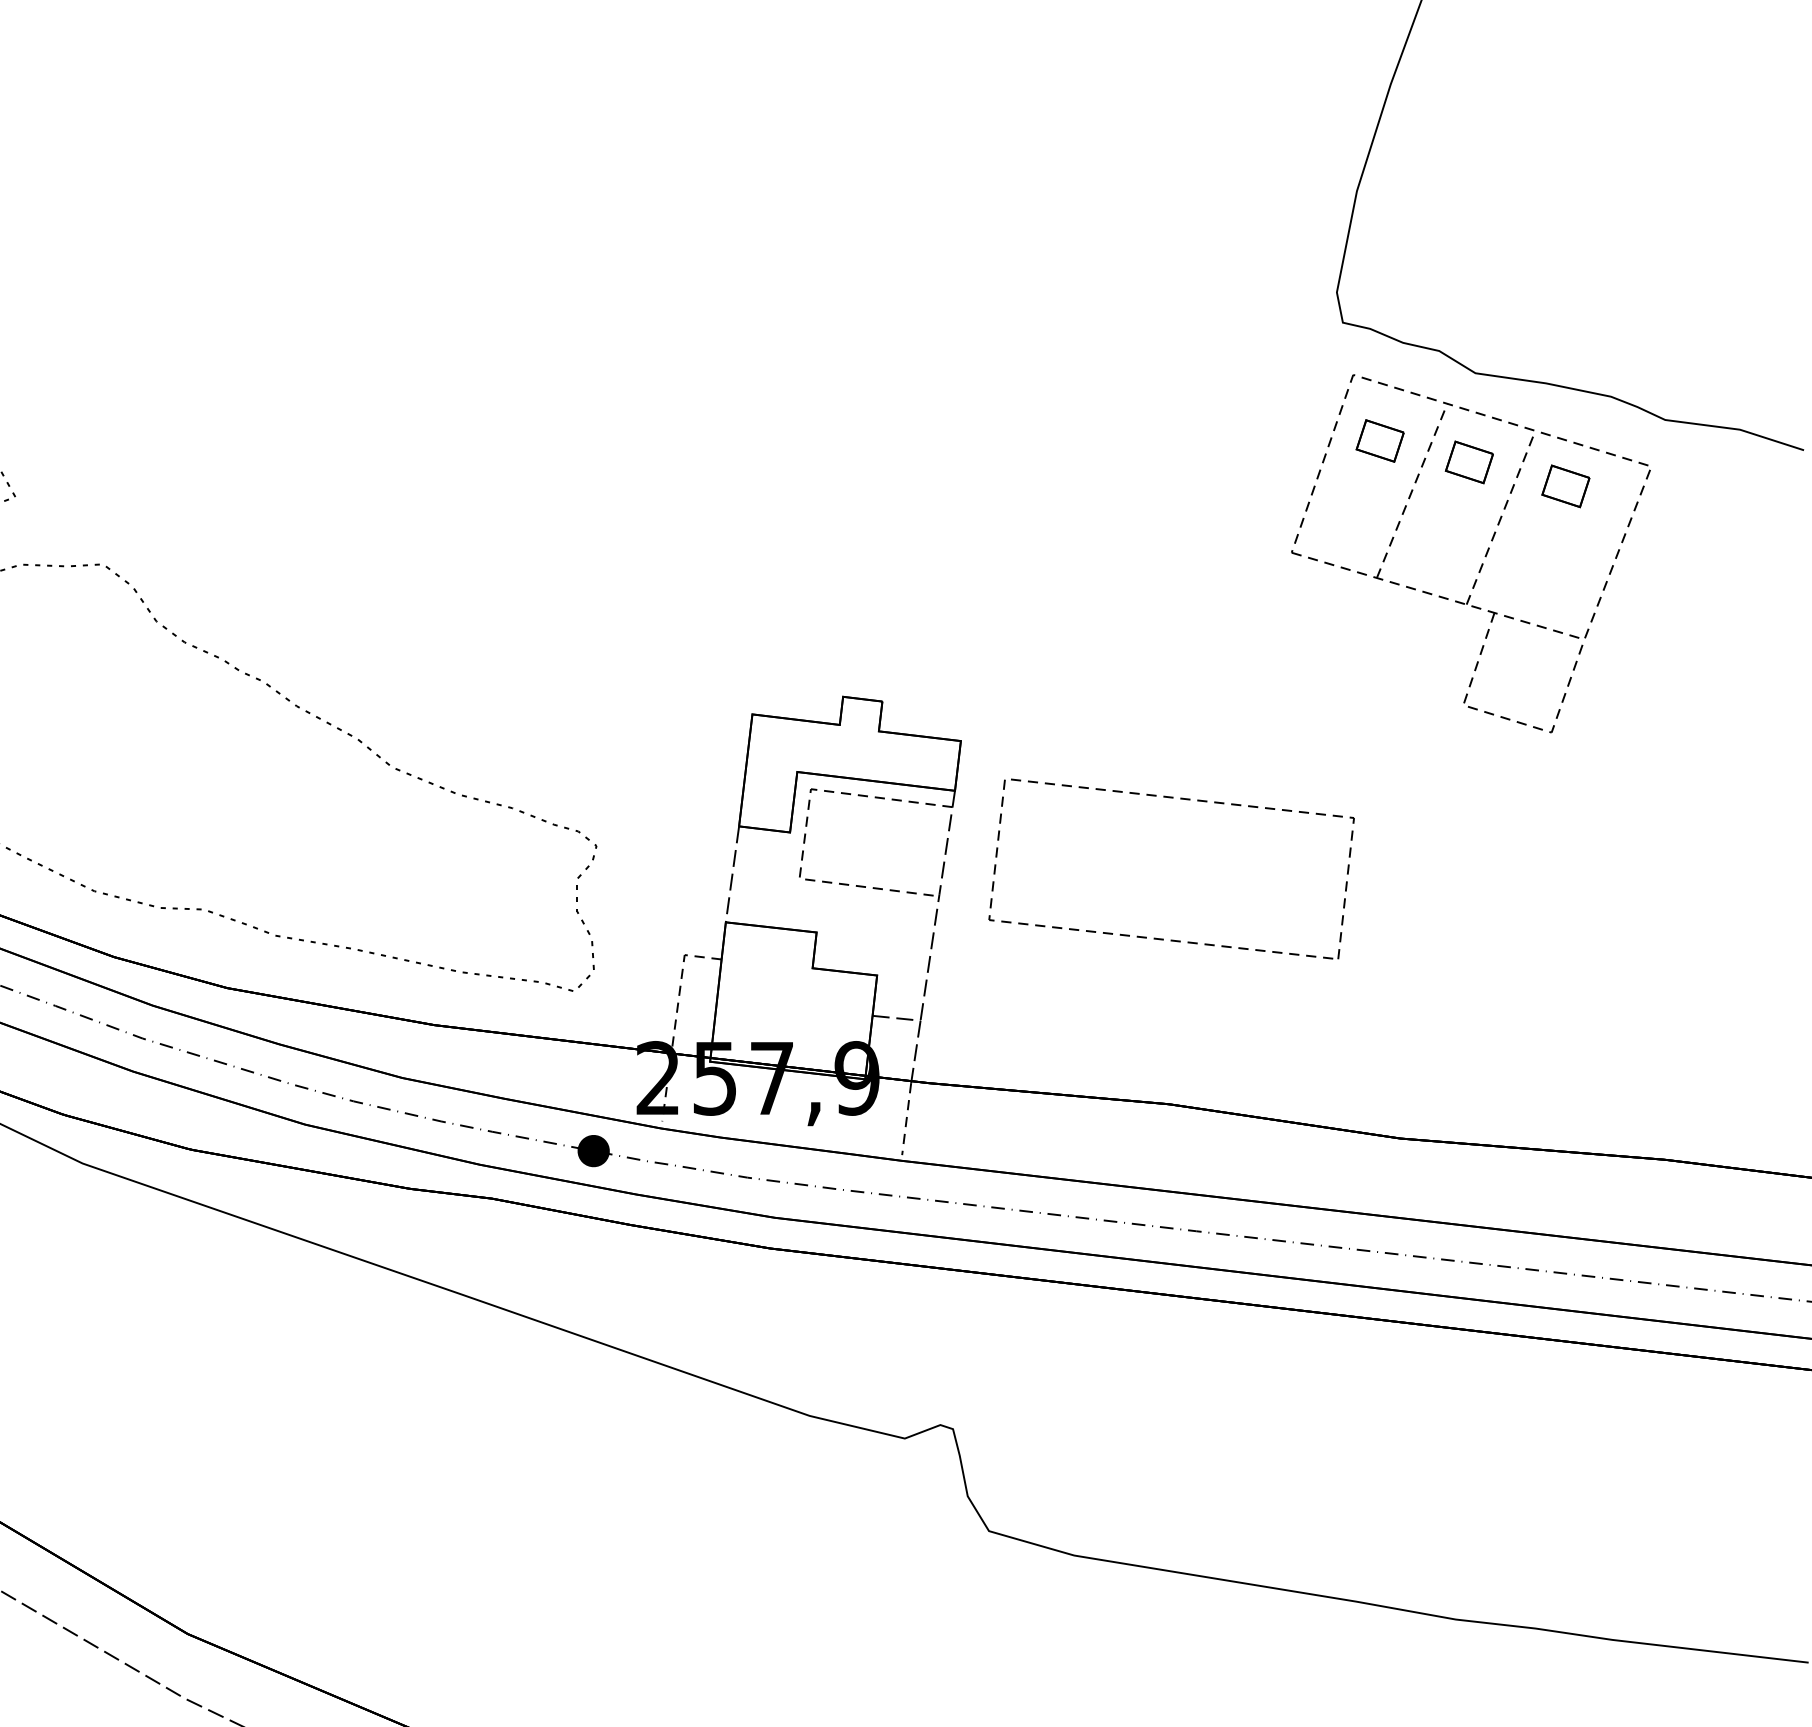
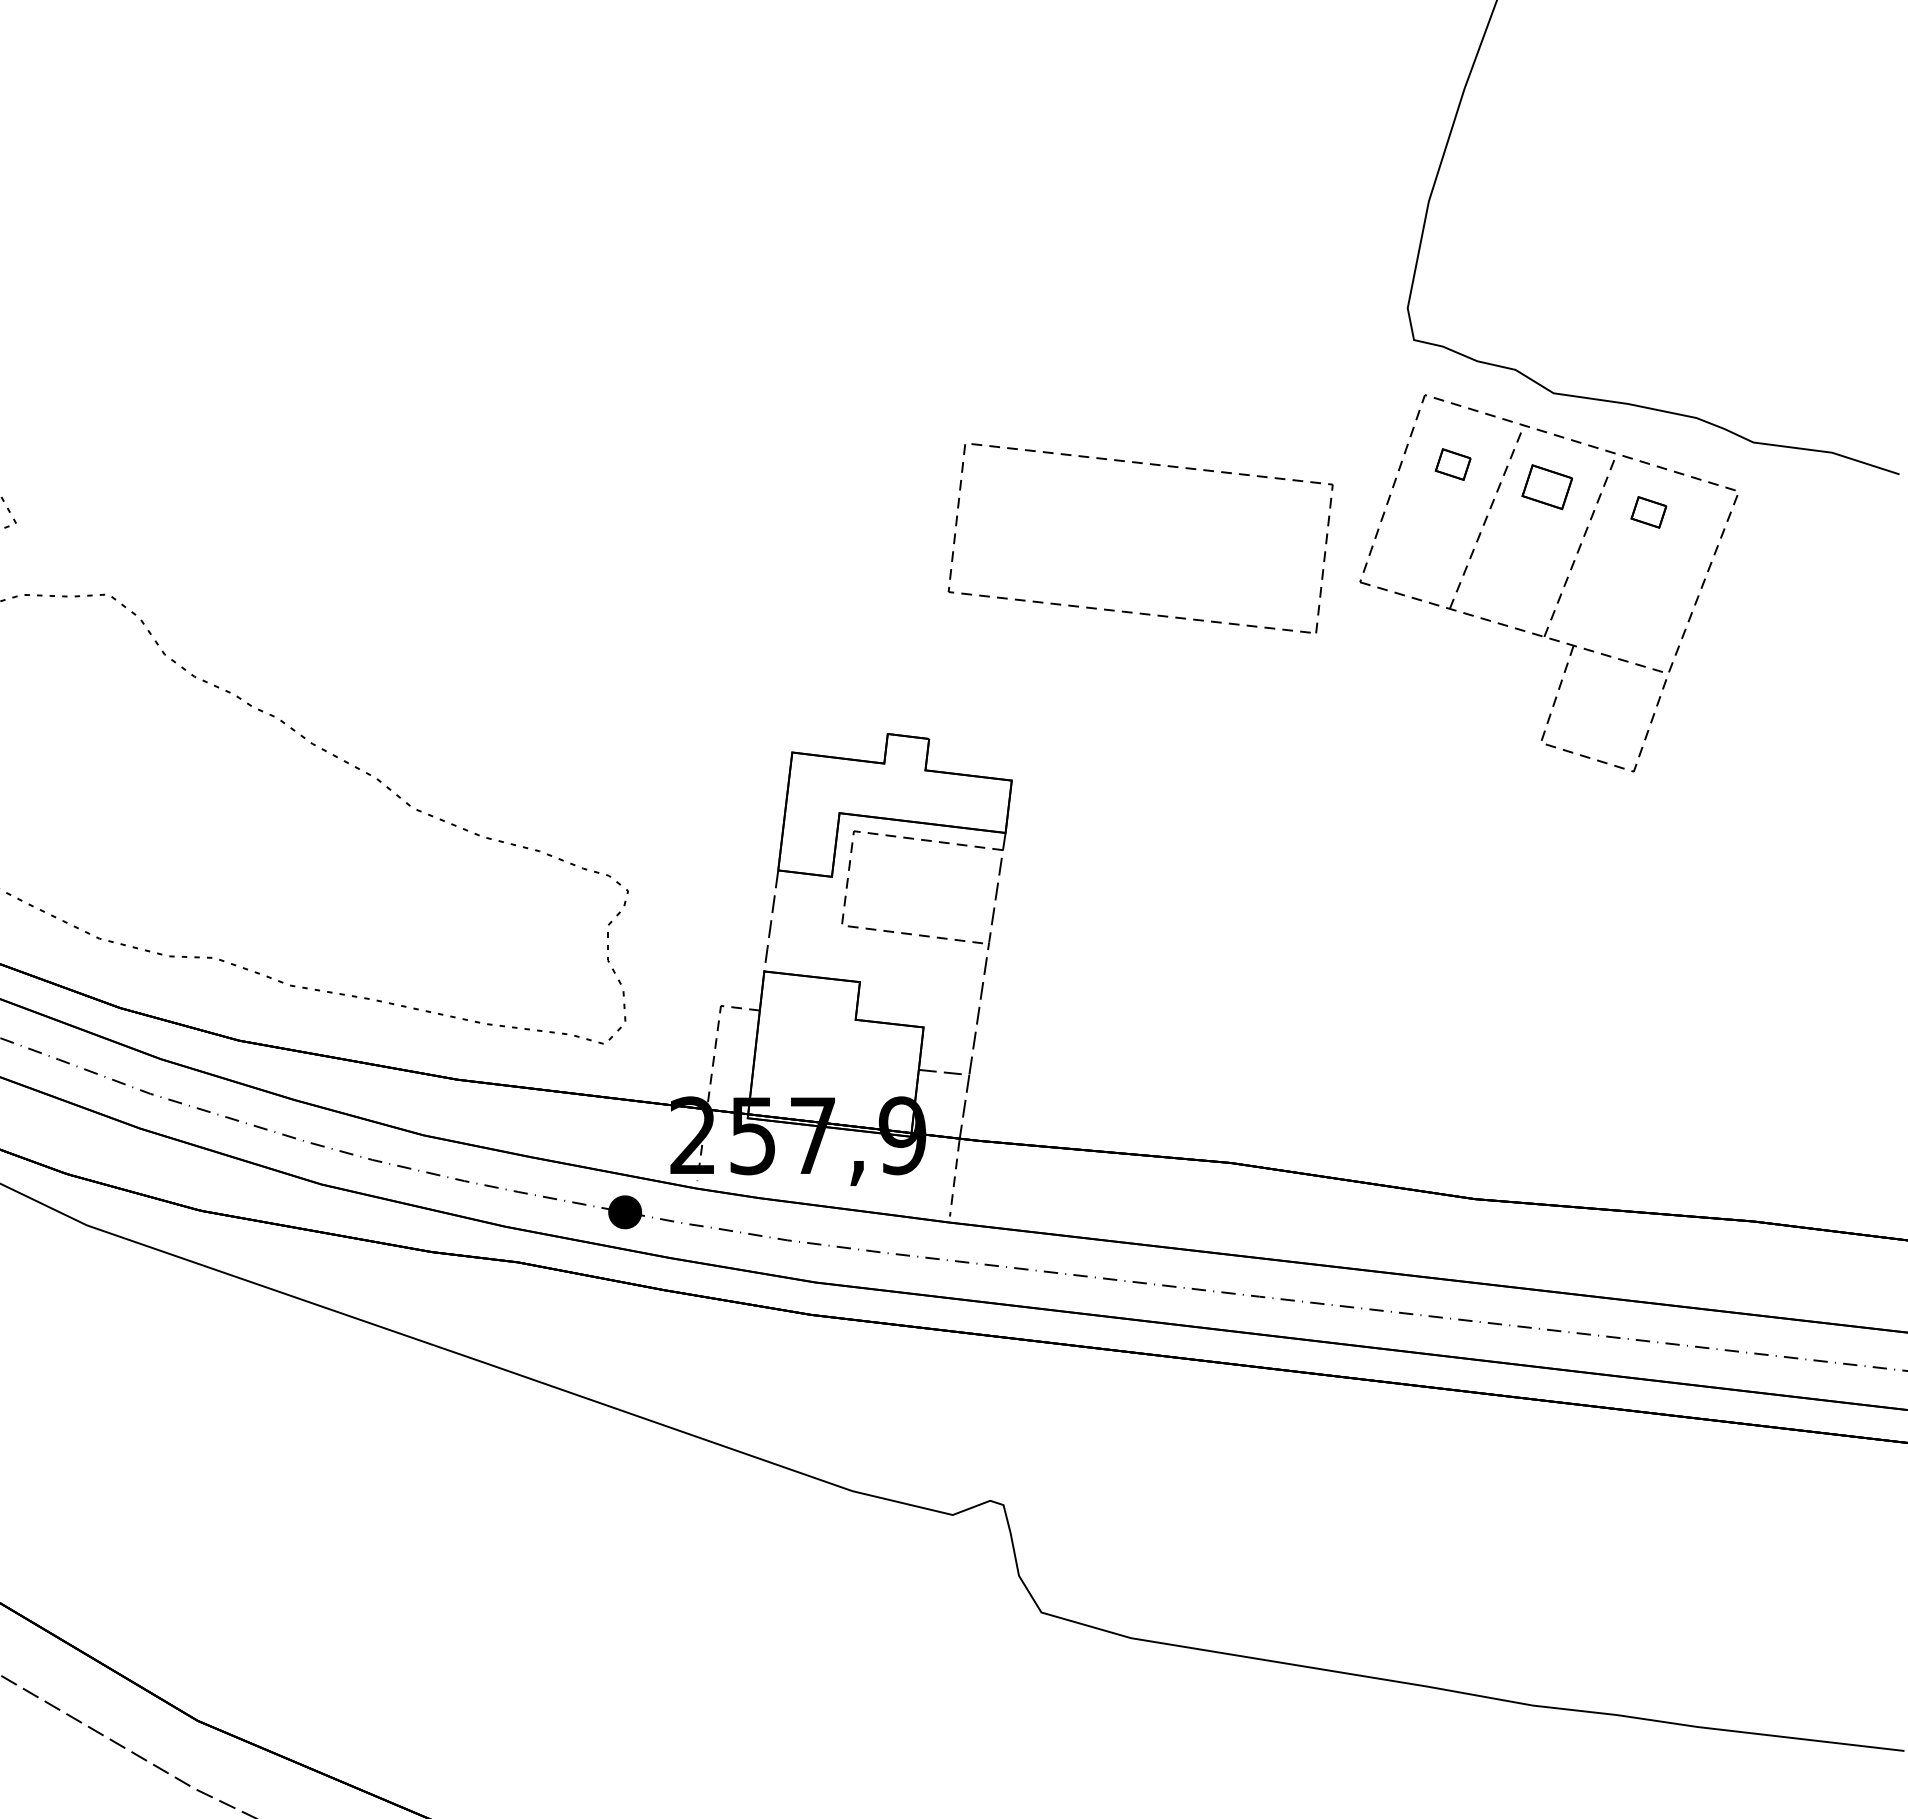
part: (1379, 440) -> (1452, 464), size x0.7
part: (1565, 486) -> (1648, 512), size x0.7
part: (1163, 938) -> (1132, 611), moved

